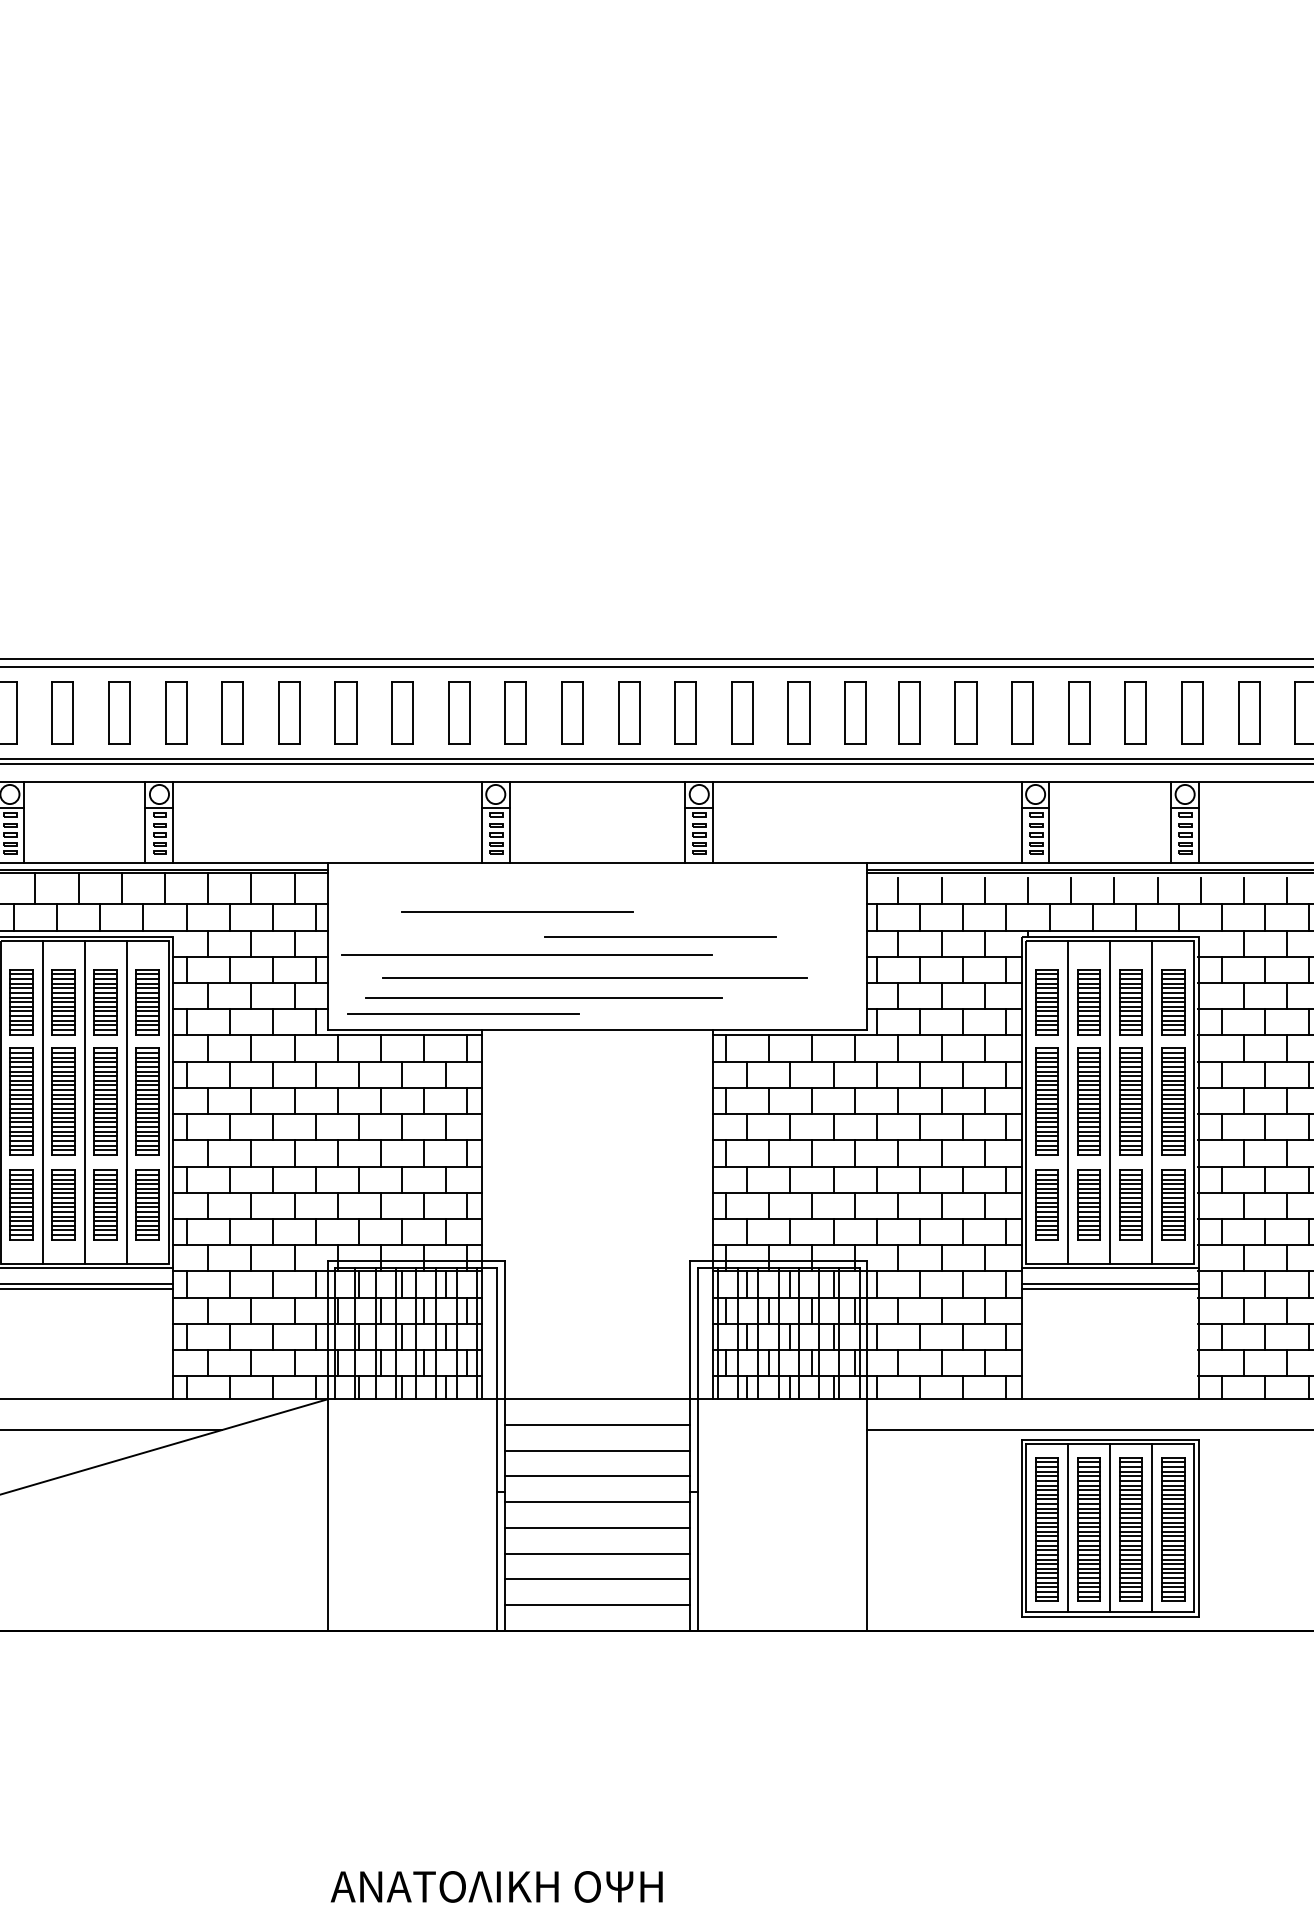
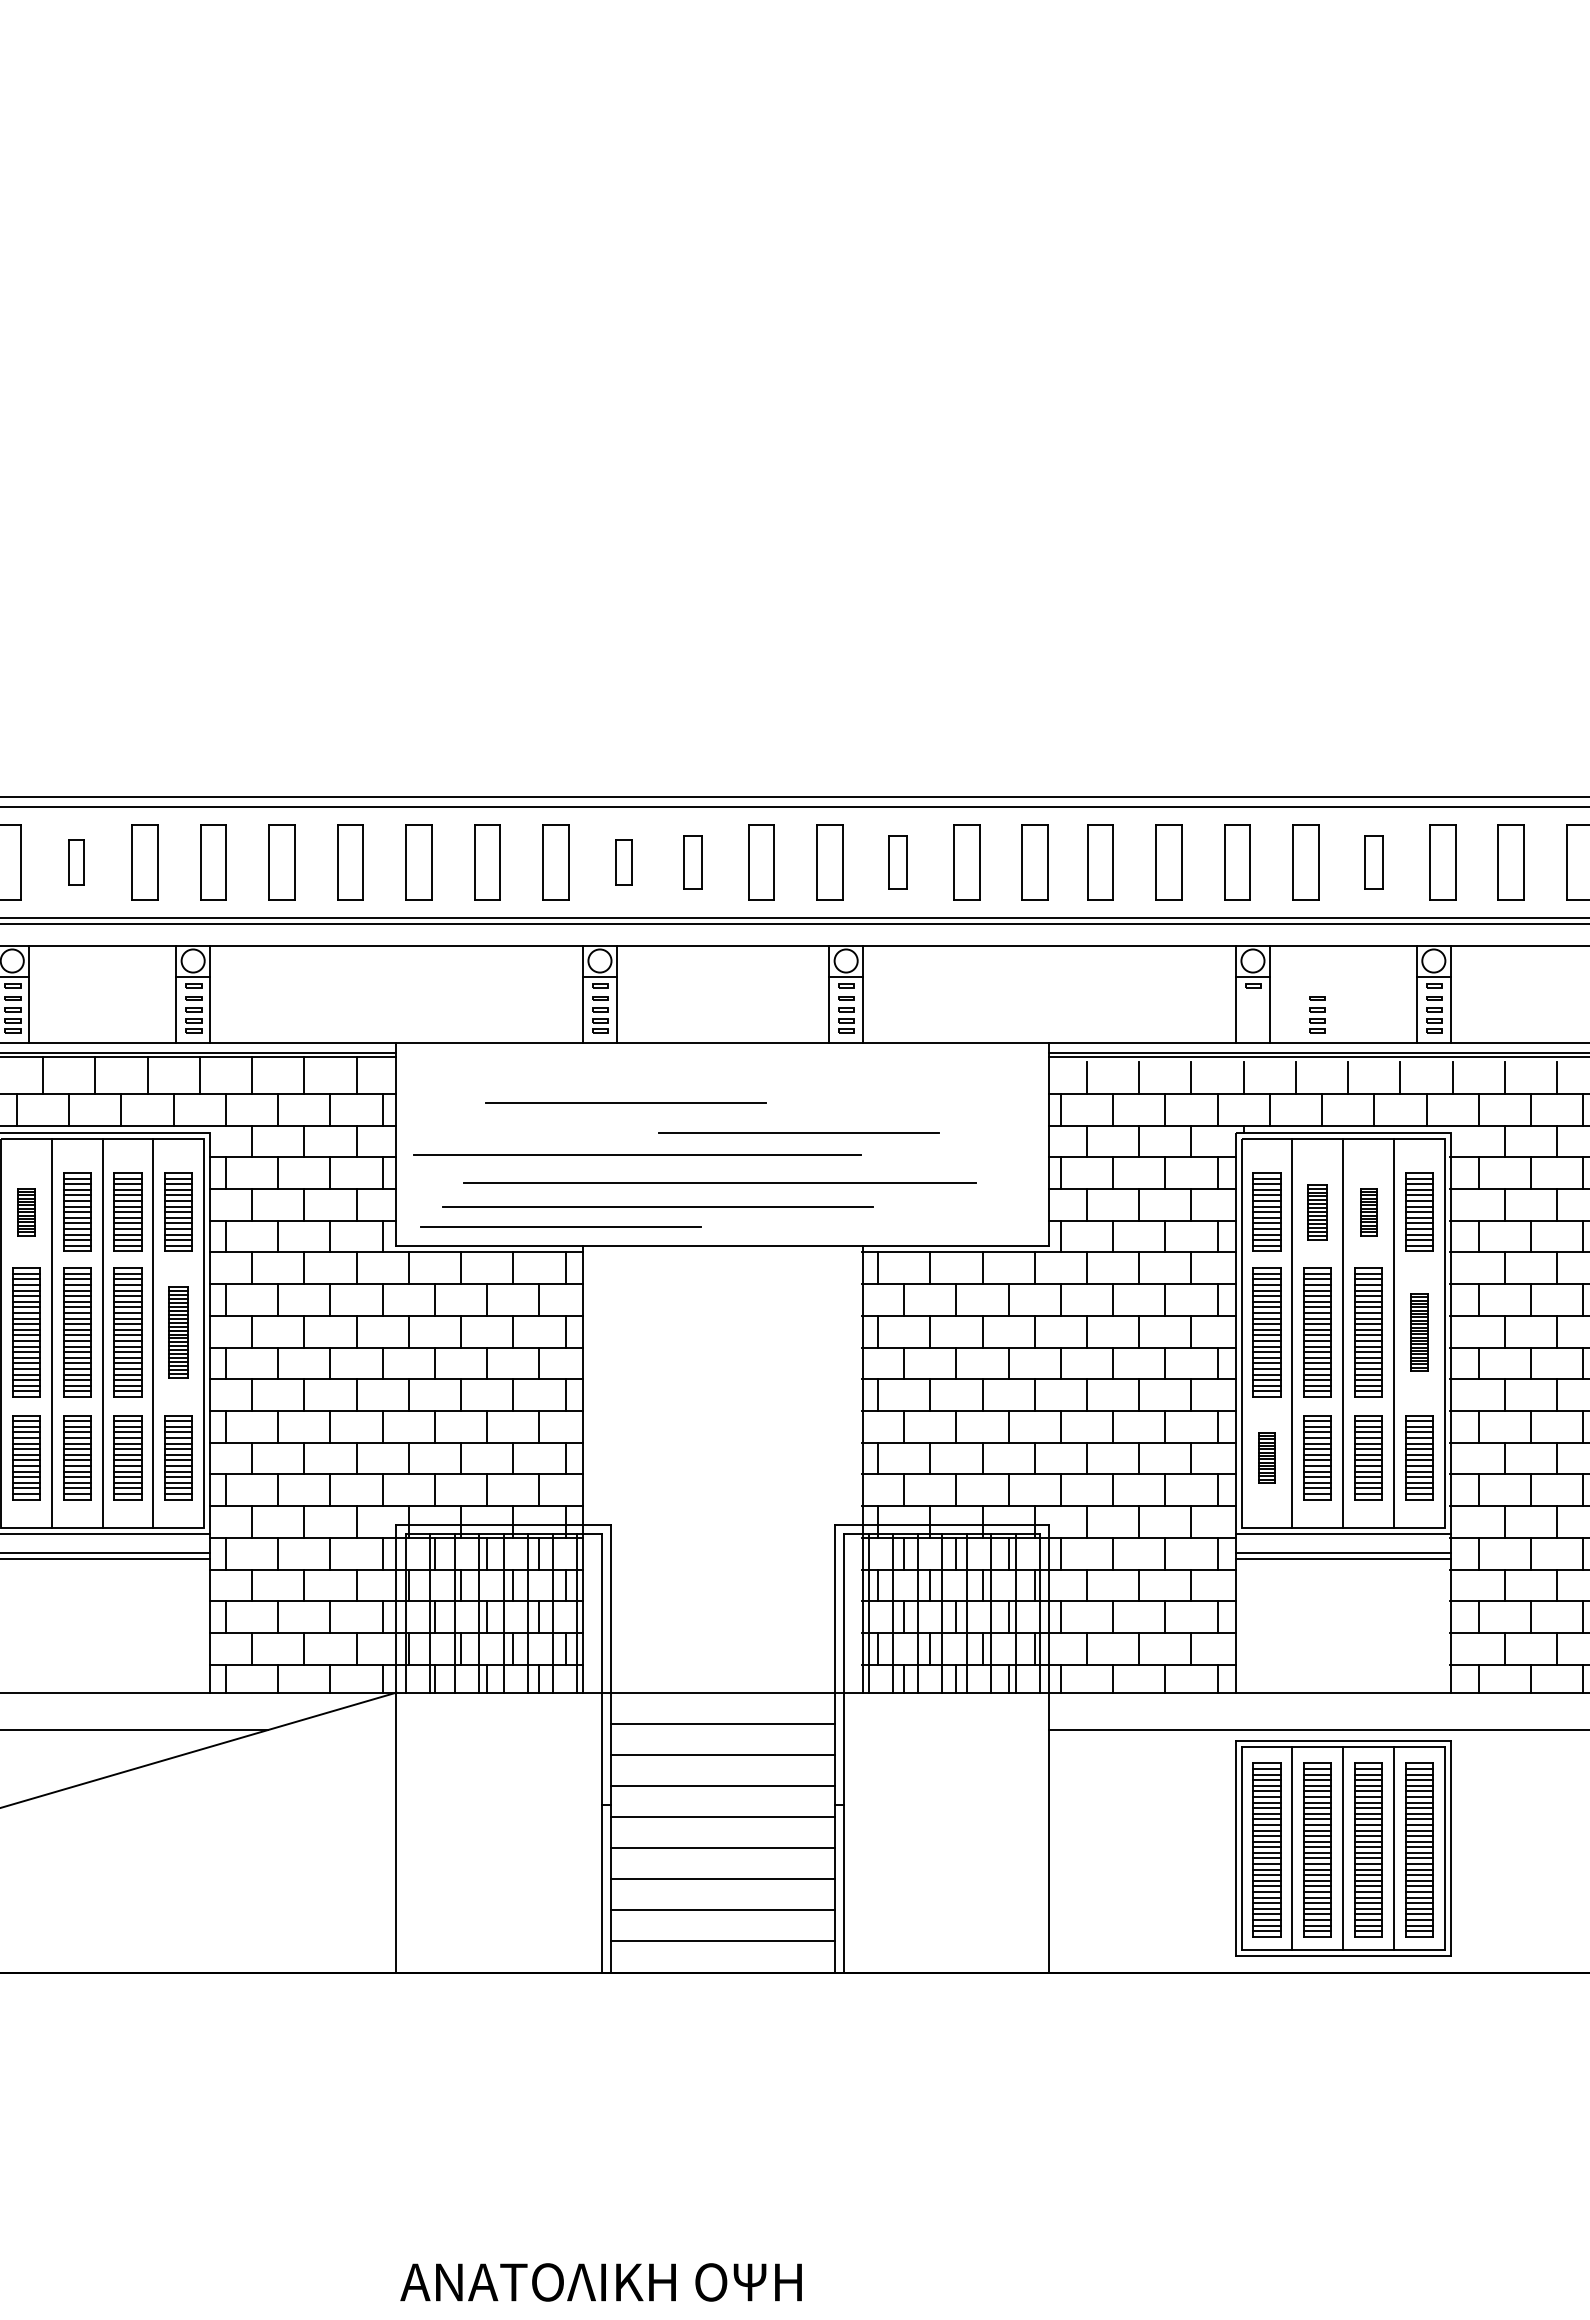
part: (63, 713) -> (76, 862), size x0.6
part: (515, 713) -> (623, 862), size x0.6
part: (572, 713) -> (692, 862), size x0.7
part: (742, 713) -> (898, 862), size x0.7
part: (1135, 713) -> (1373, 862), size x0.7
part: (1036, 838) -> (1317, 1014), moved
part: (21, 1001) -> (26, 1211), size x0.6
part: (1088, 1001) -> (1317, 1211), size x0.7
part: (1131, 1001) -> (1368, 1211), size x0.6
part: (147, 1101) -> (178, 1332), size x0.7
part: (1173, 1101) -> (1419, 1332), size x0.6
part: (1046, 1204) -> (1266, 1457), size x0.6

